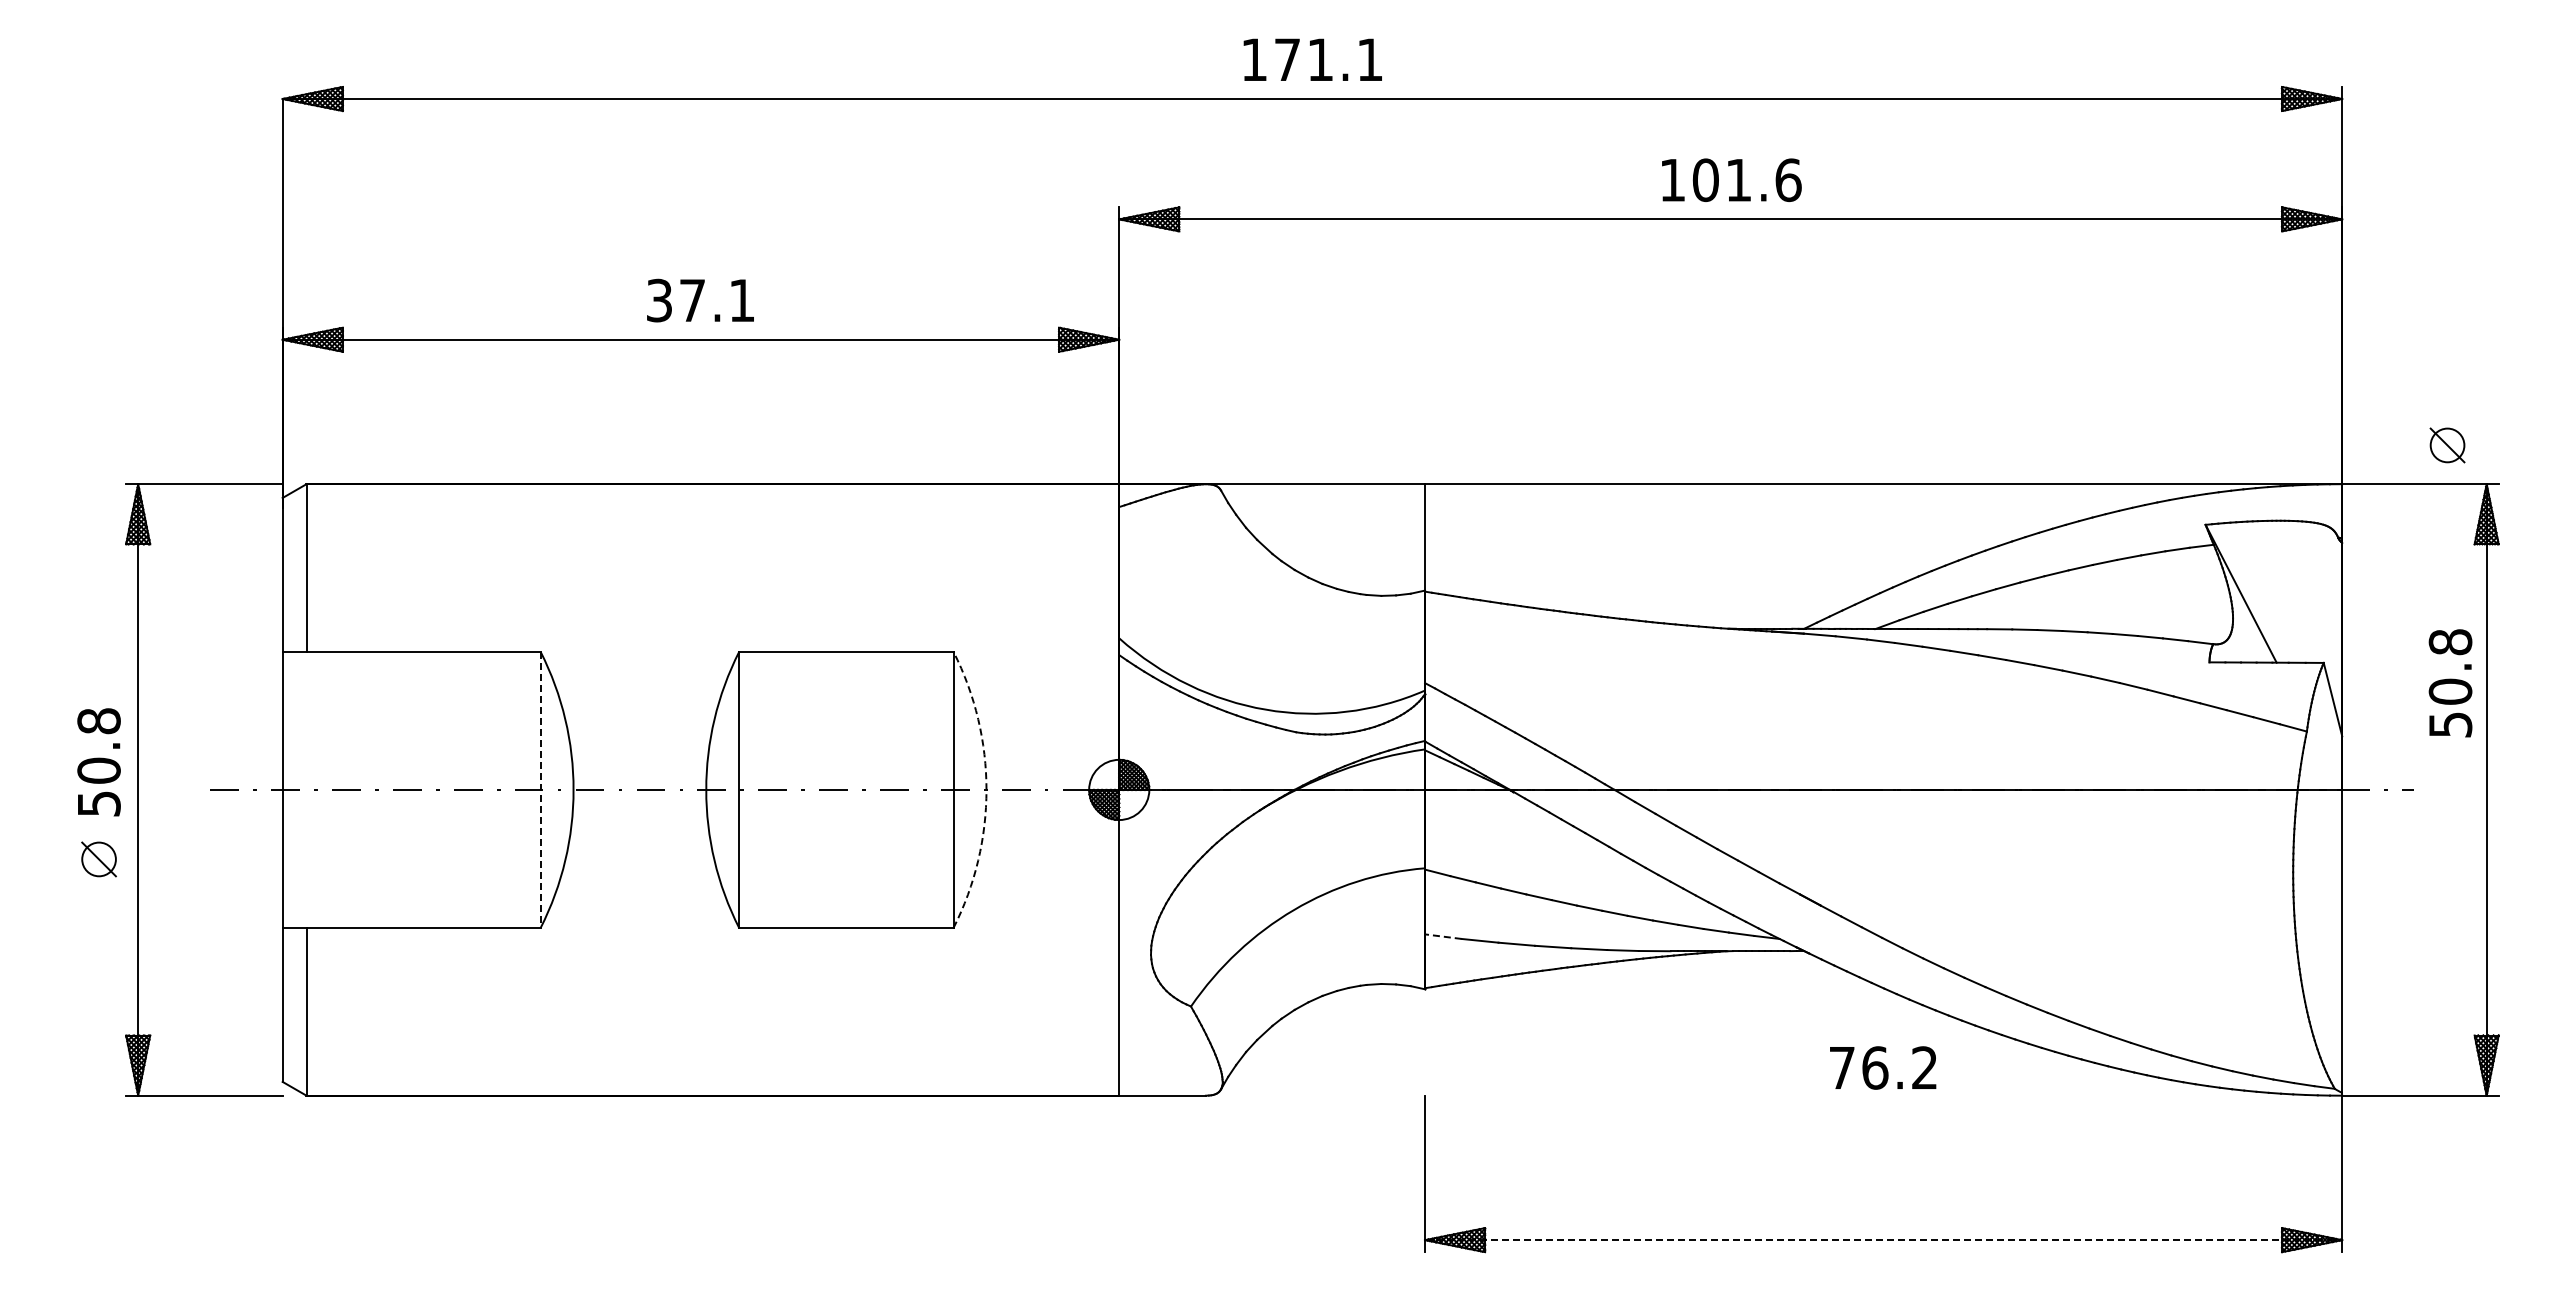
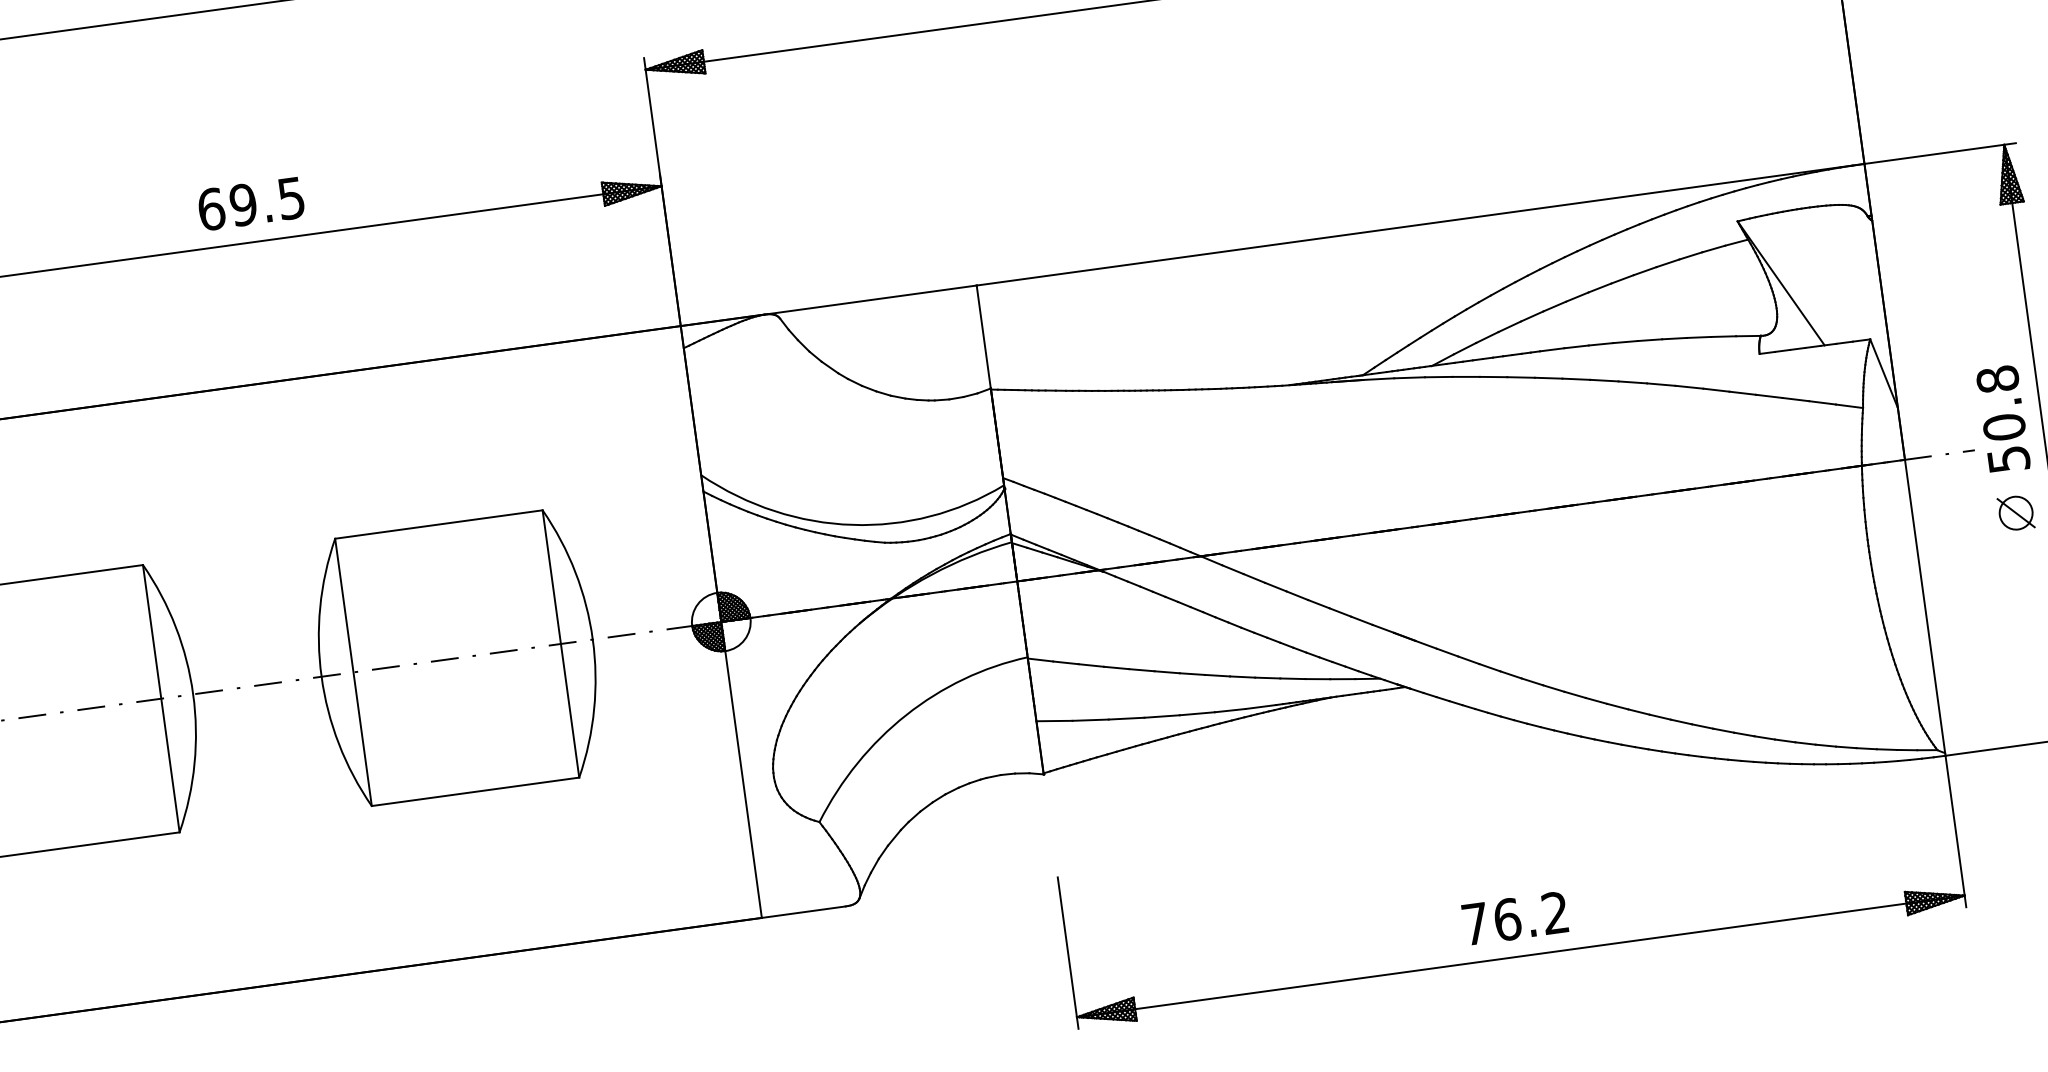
text: (700, 300) -> (251, 203), 37.1 -> 69.5
part: (2447, 445) -> (2016, 513), moved
text: (2450, 683) -> (2003, 419), moved
arc: (986, 789) -> (592, 639), dashed -> solid
line: (540, 790) -> (161, 699), dashed -> solid
line: (1442, 936) -> (1053, 720), dashed -> solid
text: (1883, 1067) -> (1515, 918), moved
line: (1883, 1240) -> (1520, 956), dashed -> solid

